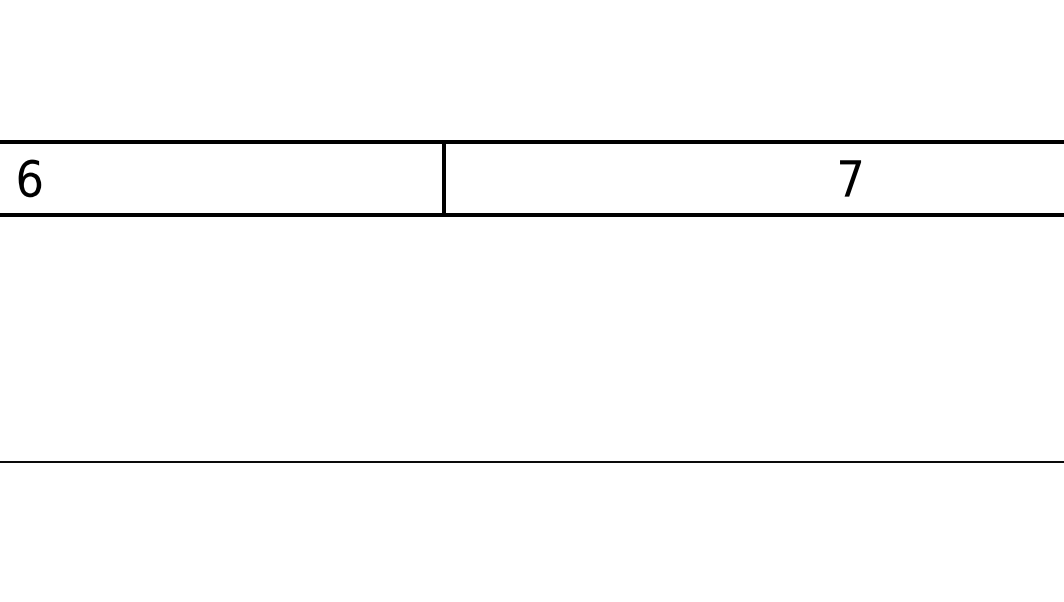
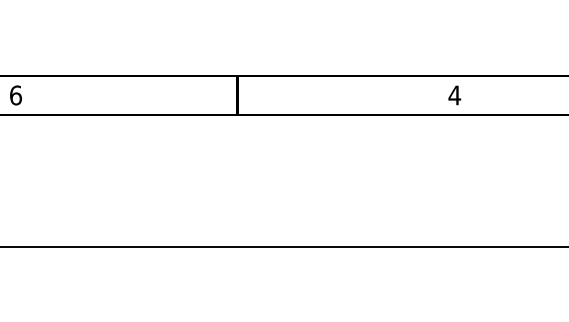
text: (849, 178) -> (454, 95), 7 -> 4

